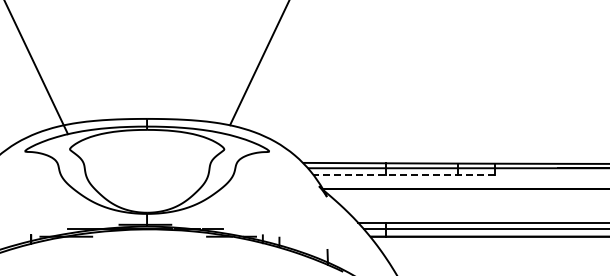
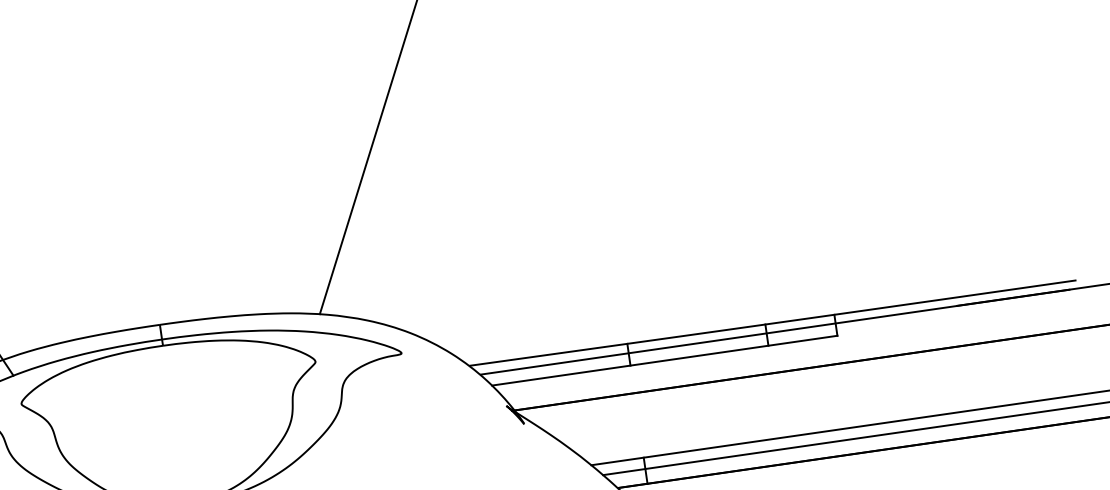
line: (403, 174) -> (663, 360), dashed -> solid

